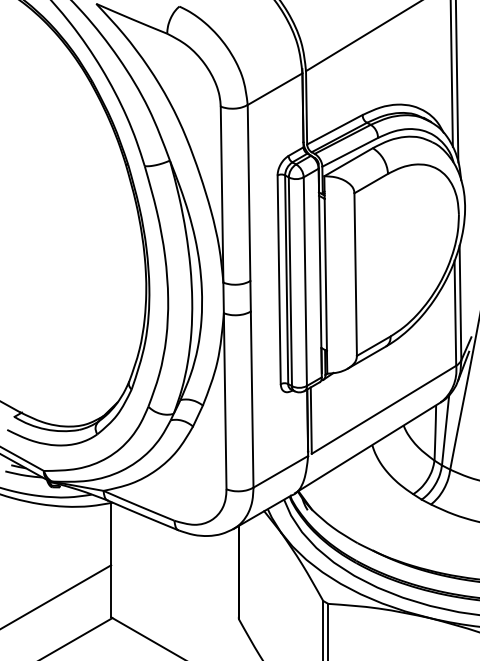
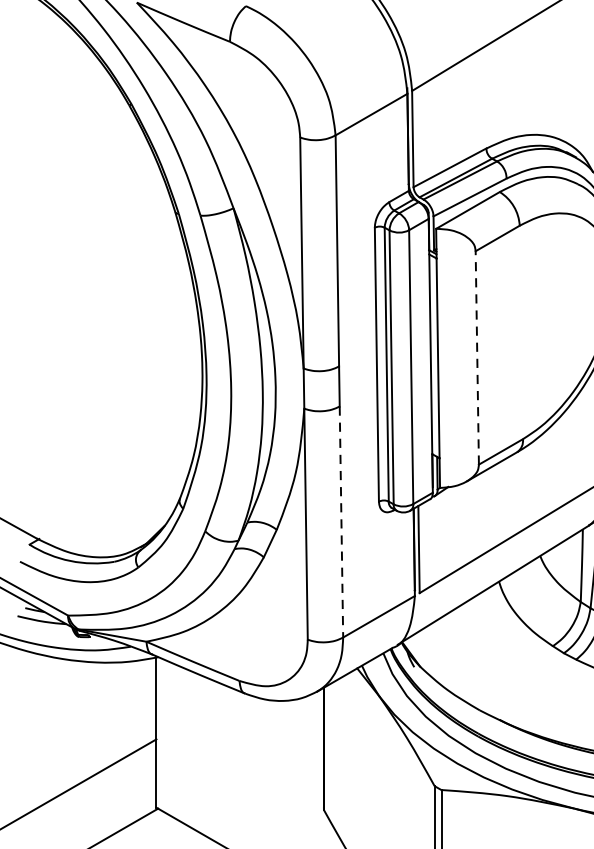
line: (355, 274) -> (477, 357), solid -> dashed
line: (252, 400) -> (341, 523), solid -> dashed

